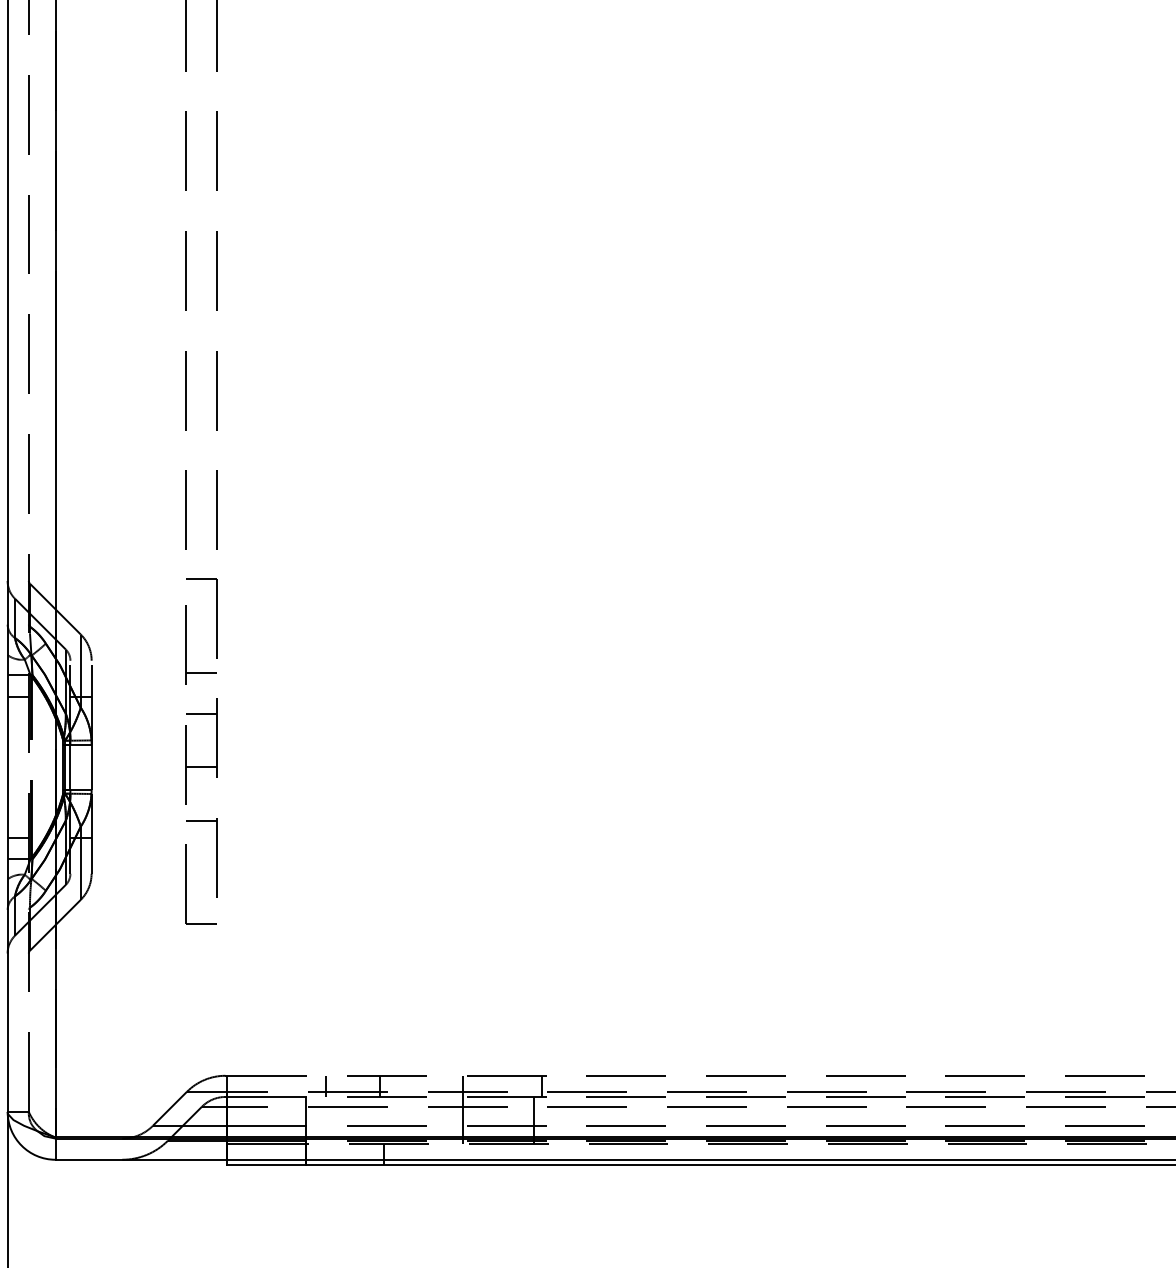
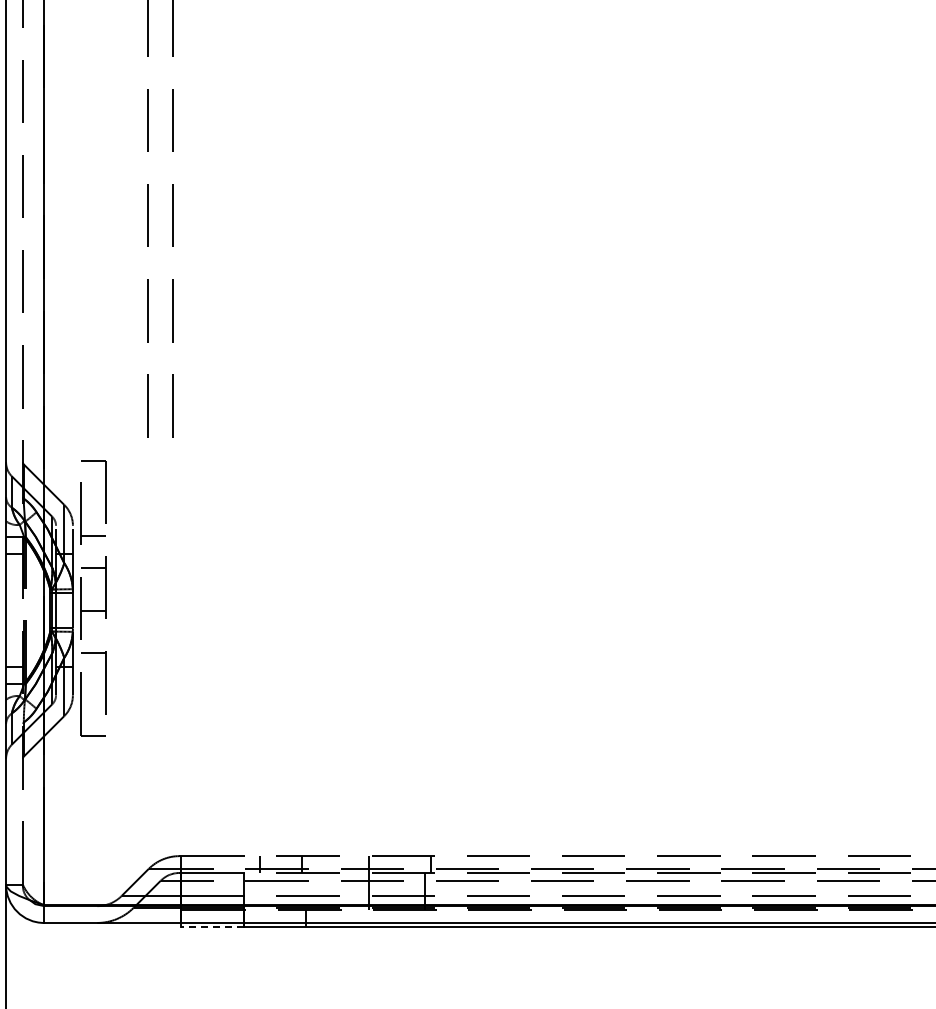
part: (186, 752) -> (81, 598), moved
line: (265, 1165) -> (211, 927), solid -> dashed

